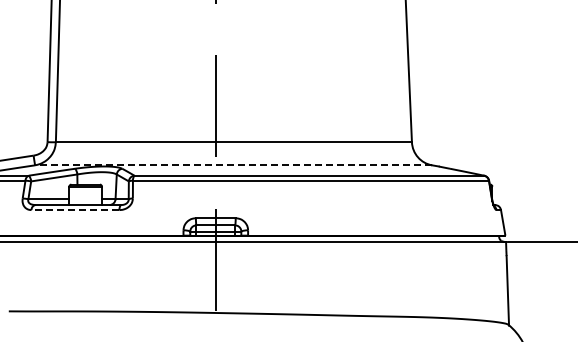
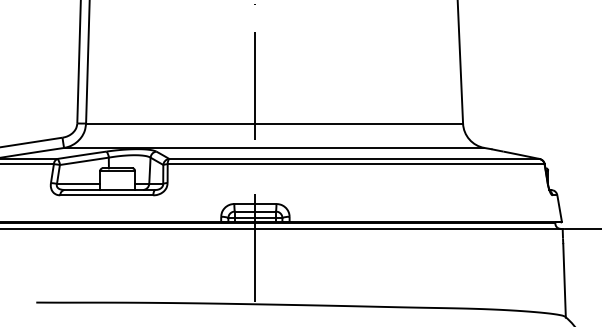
line: (233, 165) -> (274, 148), dashed -> solid
line: (75, 210) -> (106, 195), dashed -> solid

